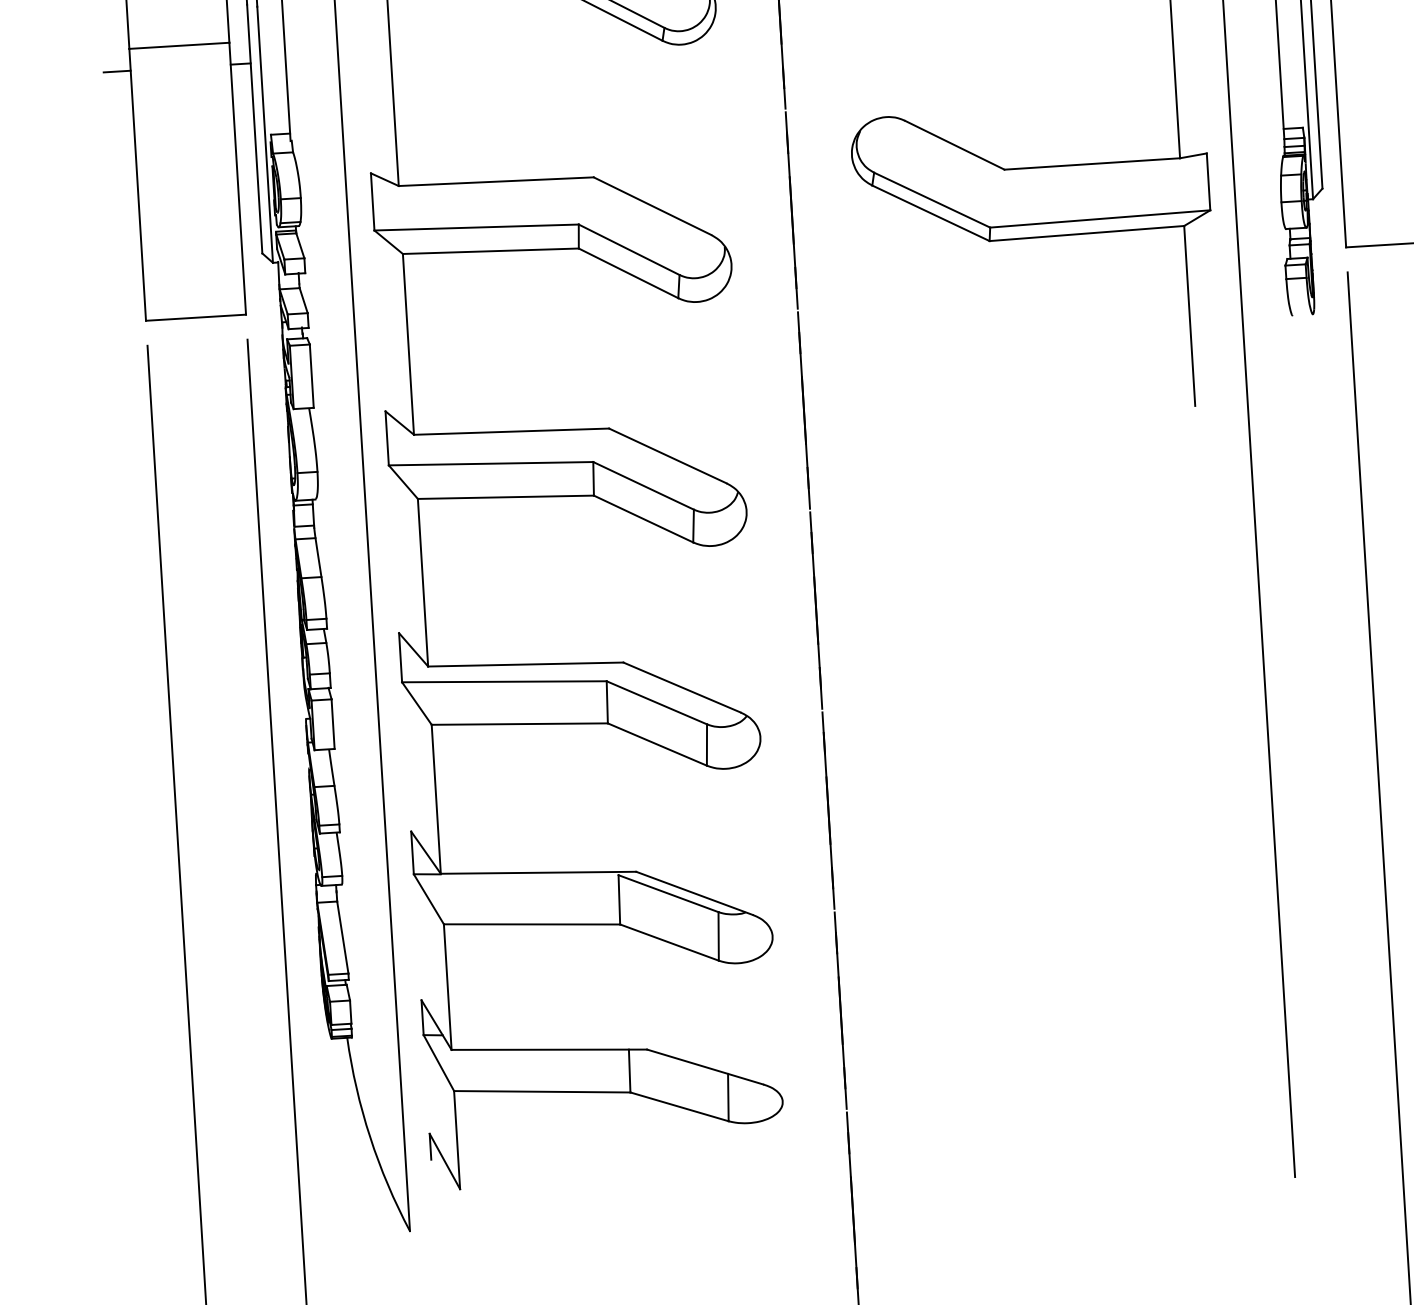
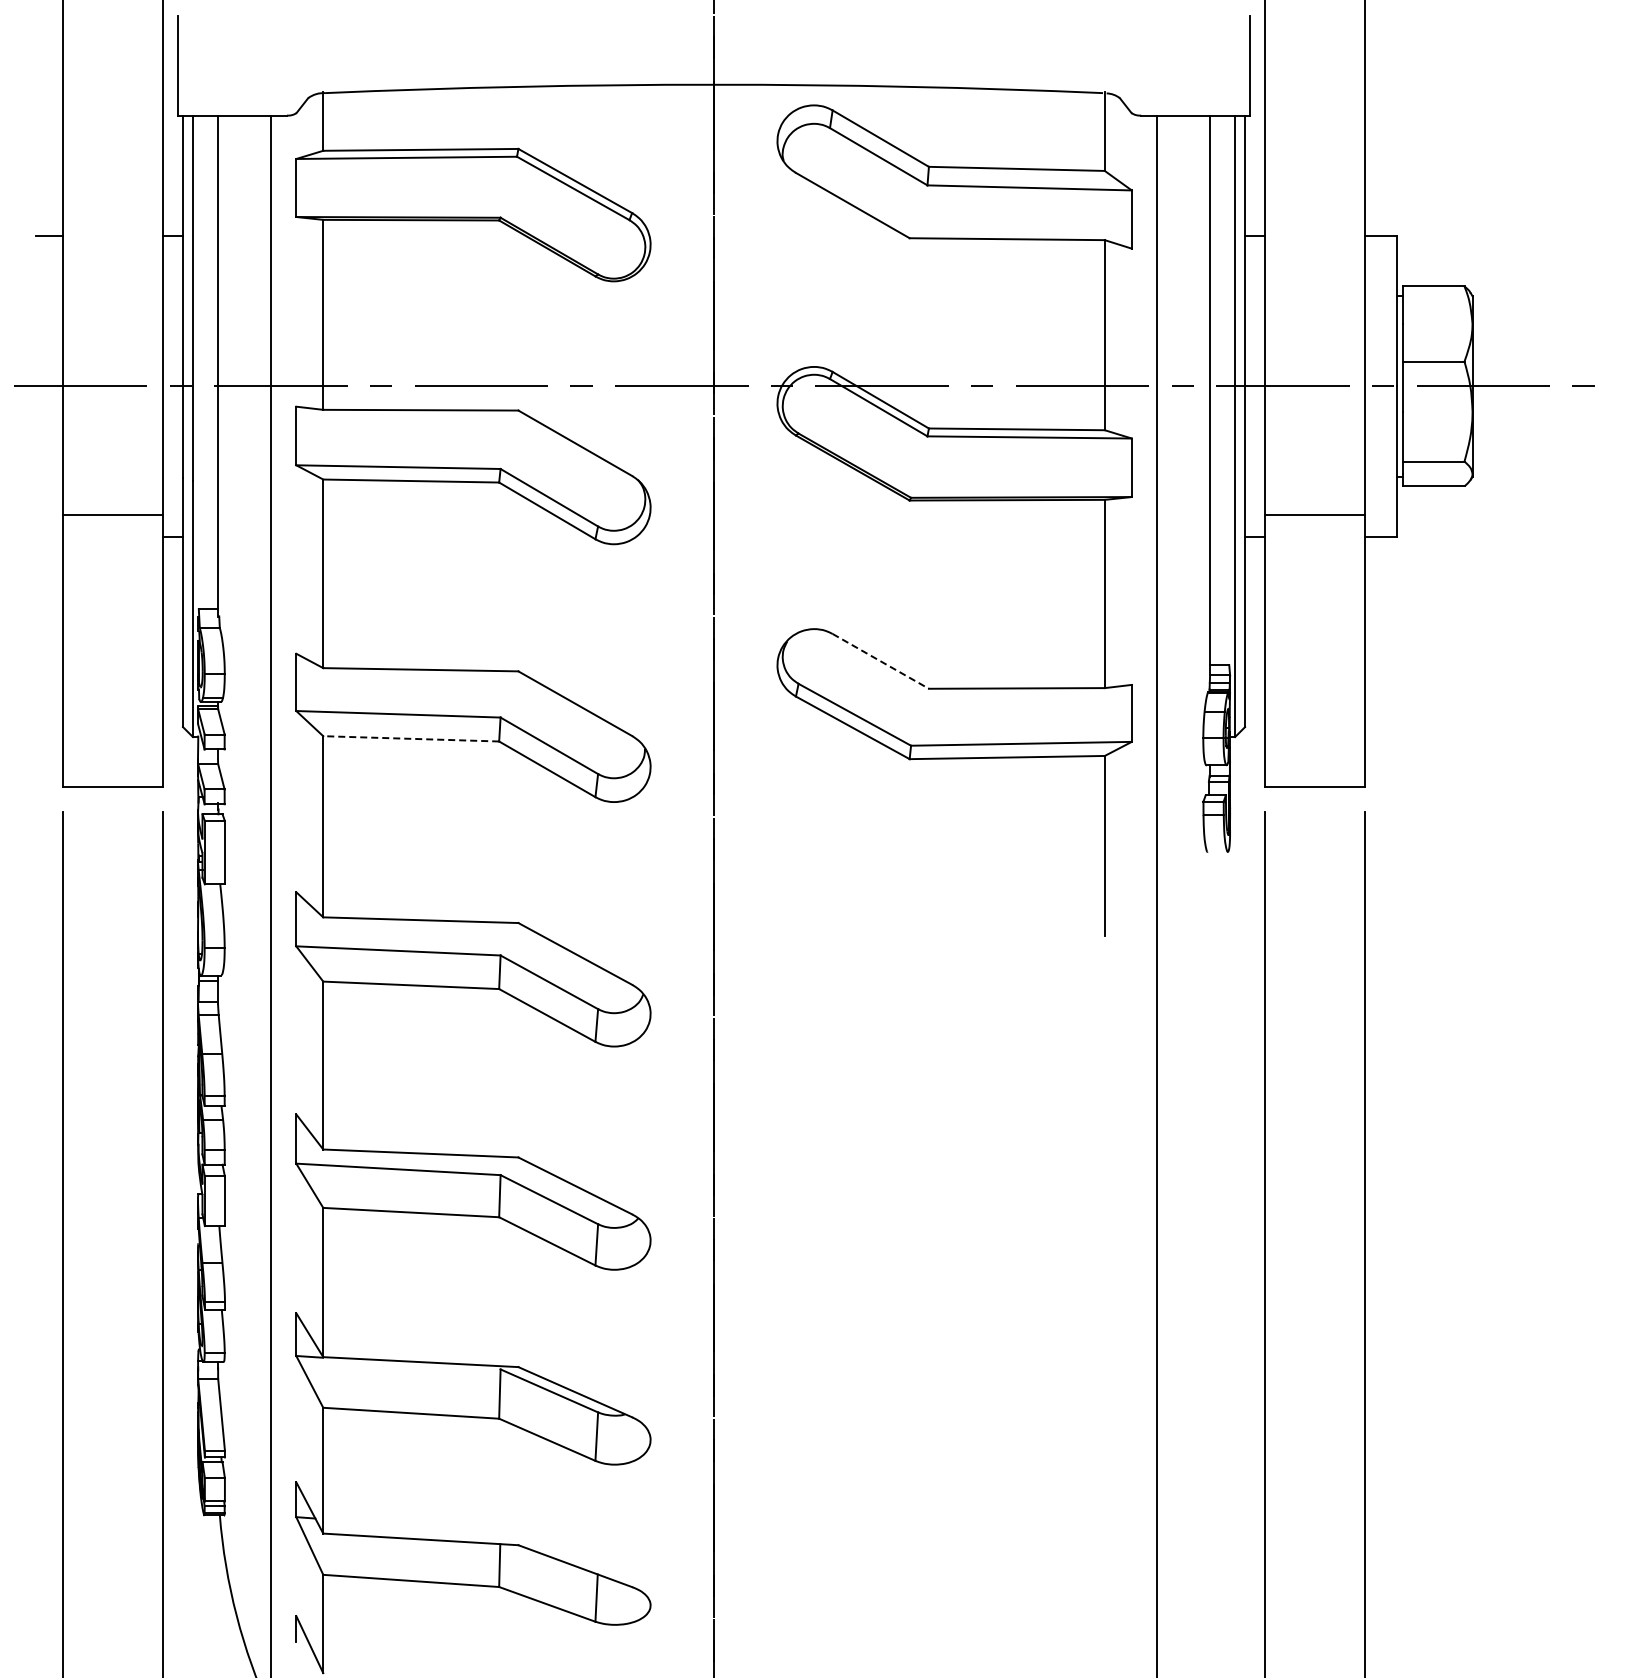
line: (116, 71) -> (48, 536), removed
line: (955, 145) -> (881, 661), solid -> dashed
line: (491, 250) -> (411, 738), solid -> dashed

